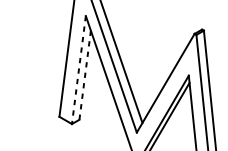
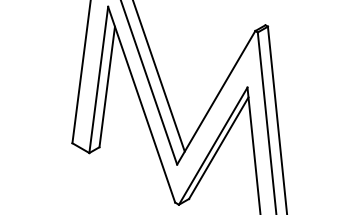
line: (78, 69) -> (98, 79), dashed -> solid
line: (85, 74) -> (107, 86), dashed -> solid

